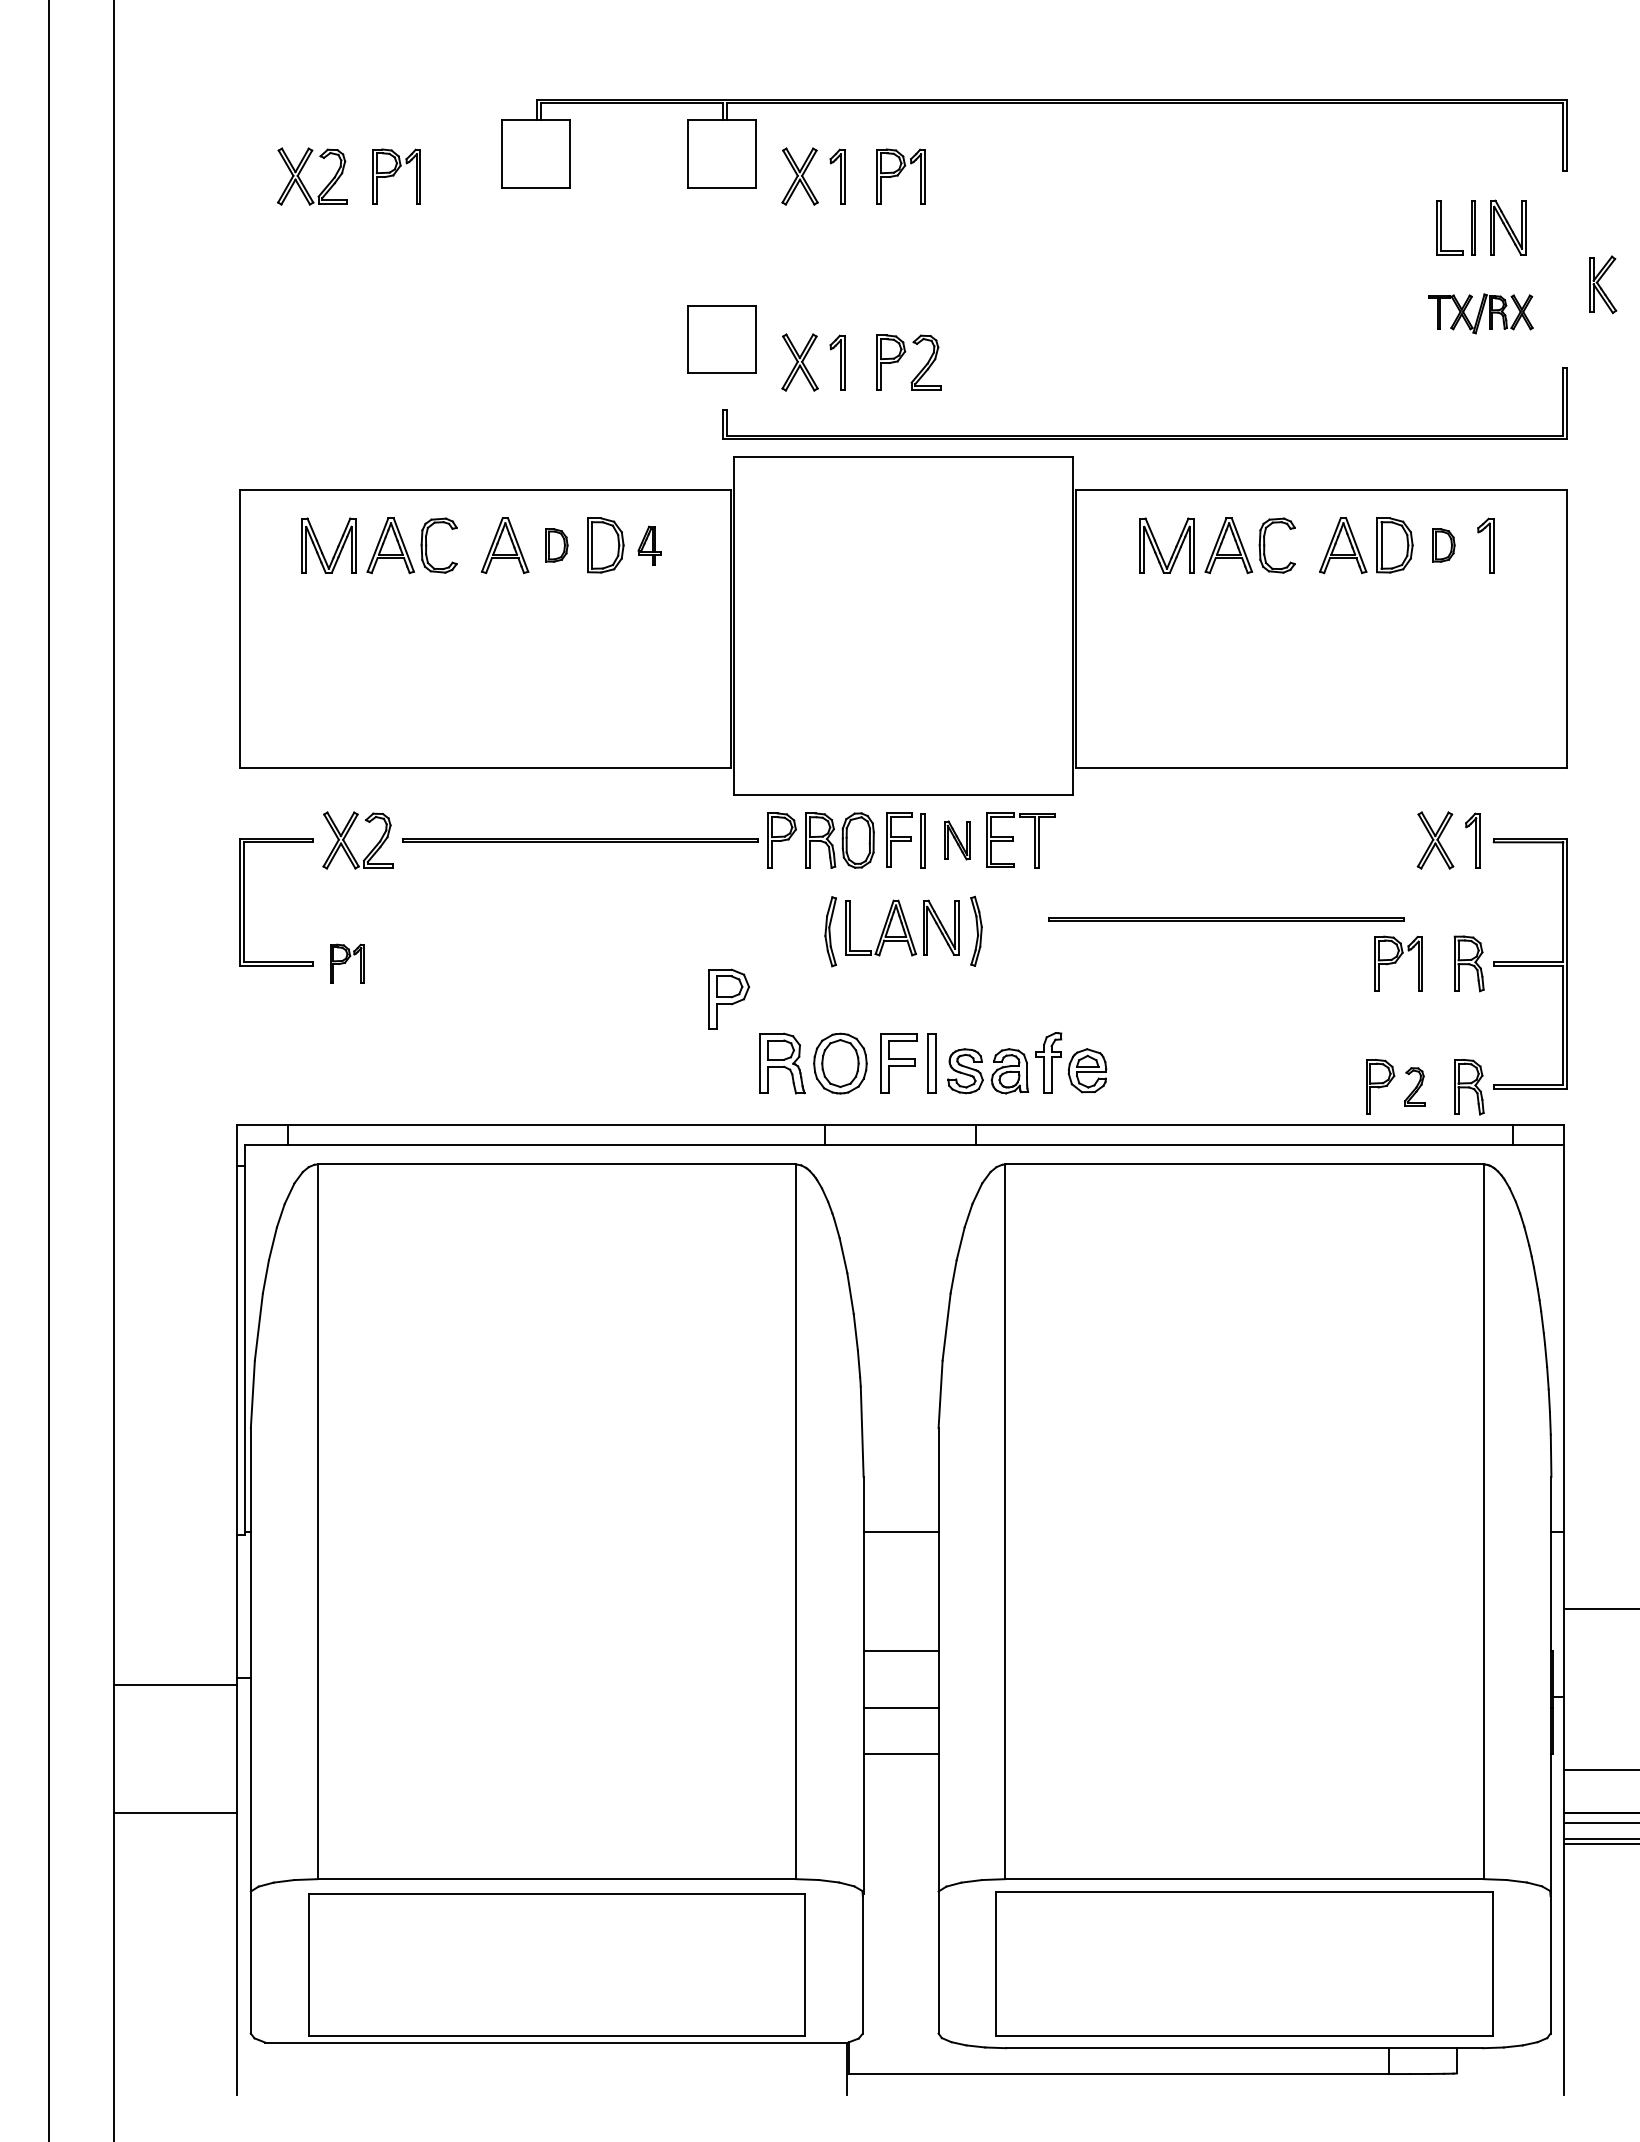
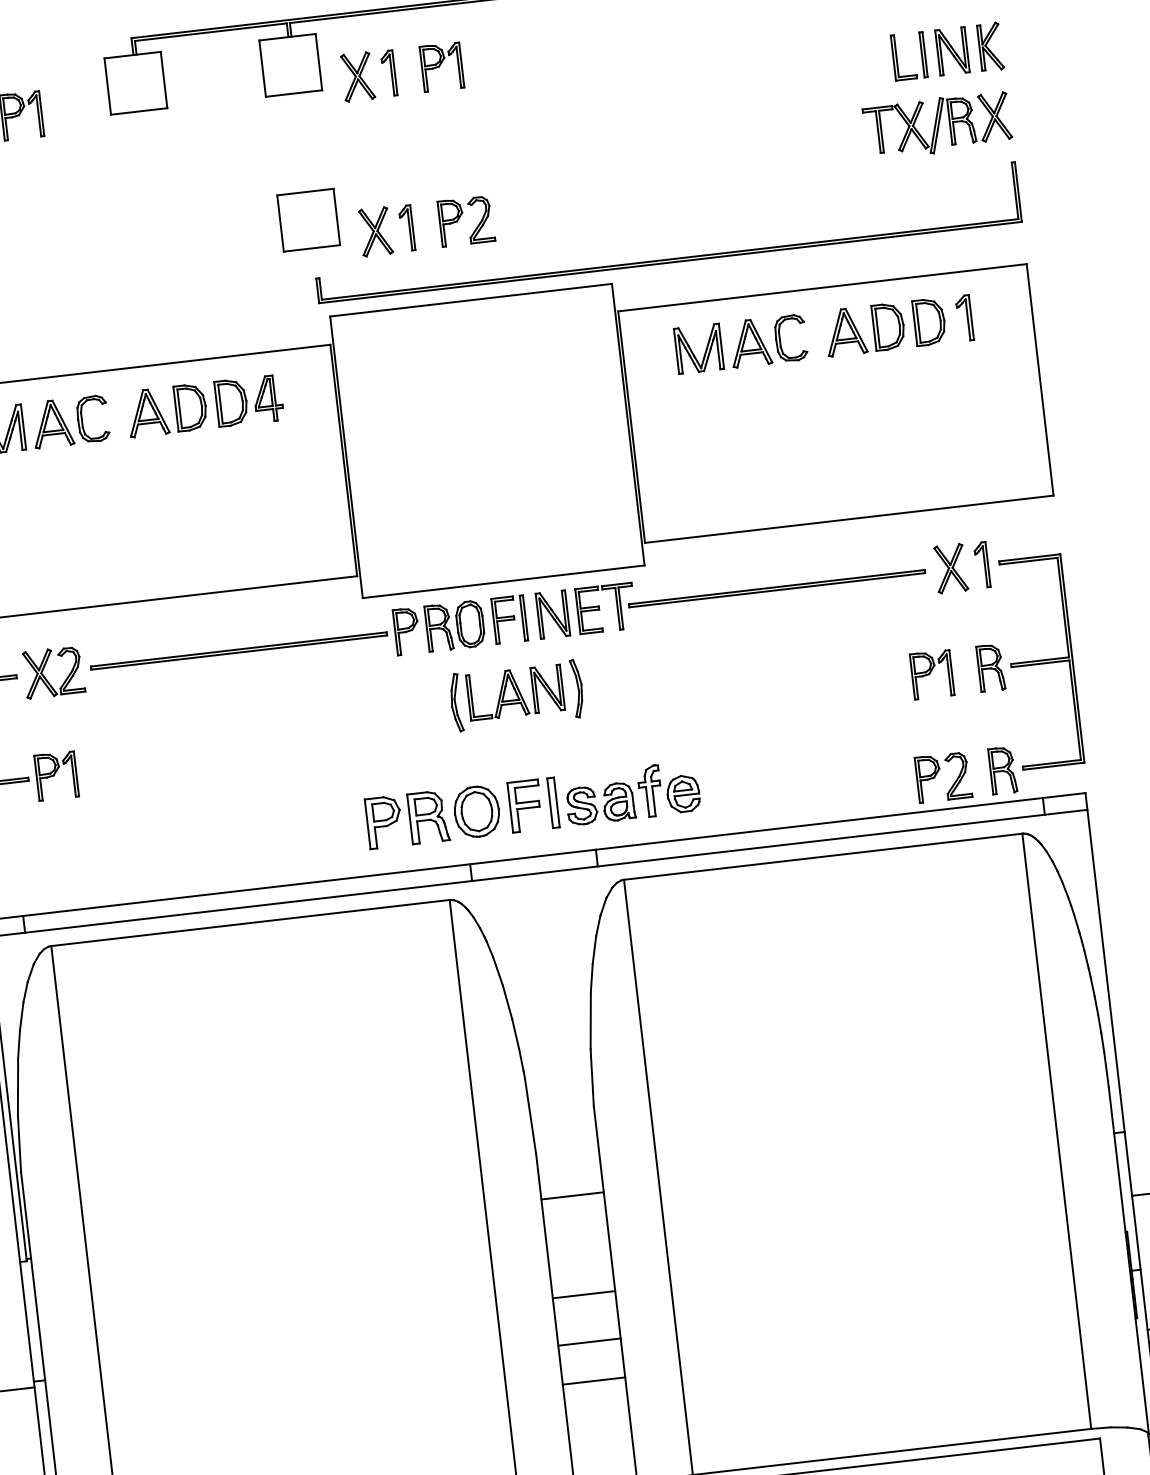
part: (1603, 284) -> (991, 46), moved
part: (1480, 313) -> (937, 125), size x1.67
part: (556, 545) -> (190, 407), size x1.67
part: (649, 545) -> (268, 398), size x1.43
part: (1443, 545) -> (929, 322), size x1.67
part: (957, 840) -> (552, 614), size x1.43
line: (1226, 918) -> (776, 587), moved
part: (347, 963) -> (56, 775), size x1.43
part: (728, 998) -> (383, 821), moved
part: (1414, 1086) -> (957, 775), size x1.43

